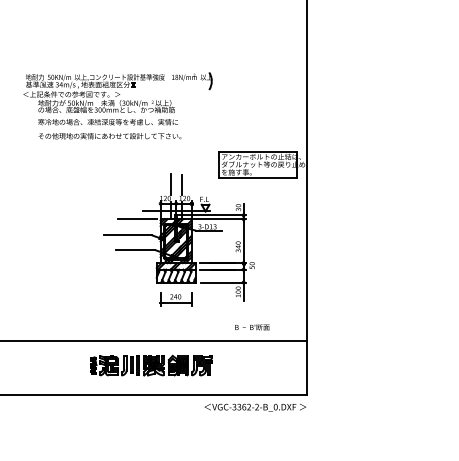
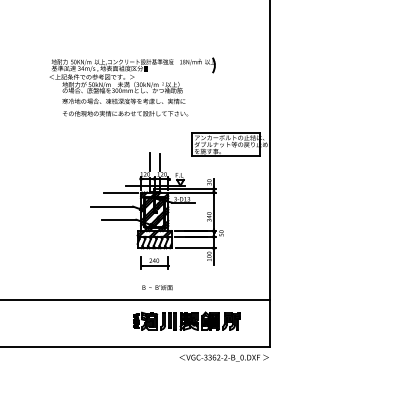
part: (117, 105) -> (132, 86), moved
text: (252, 327) -> (157, 287), moved
part: (150, 364) -> (186, 320), moved

